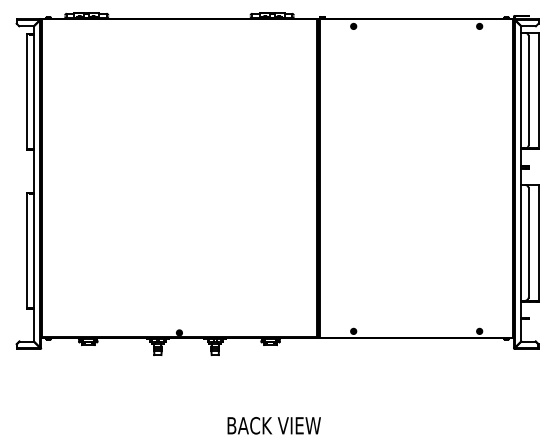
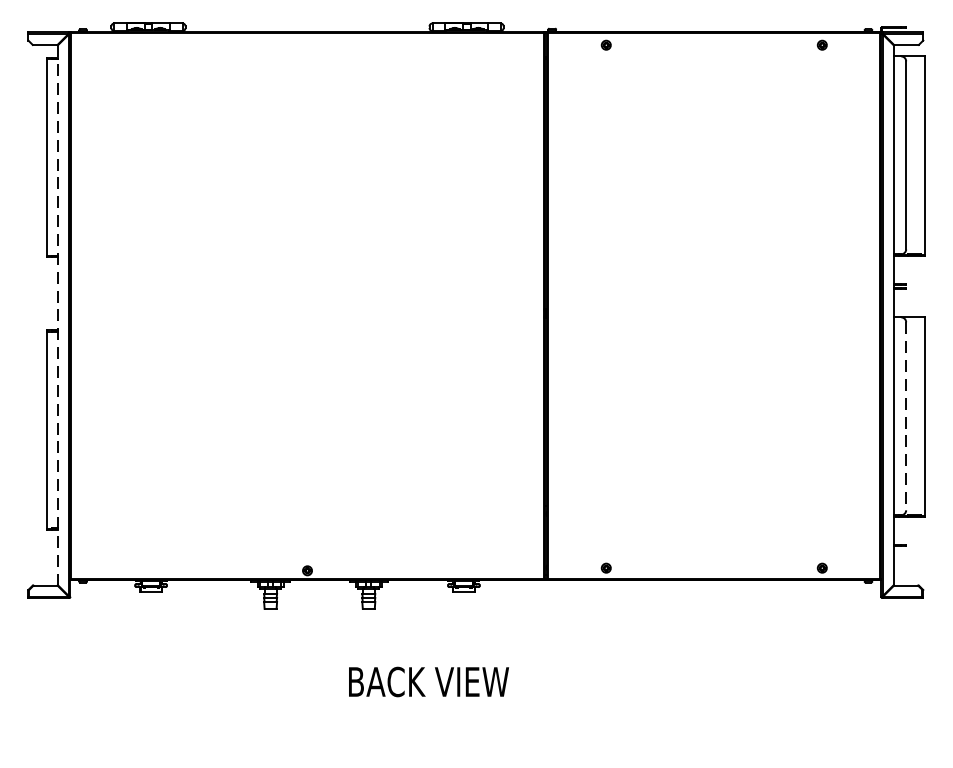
line: (33, 184) -> (57, 316), solid -> dashed
line: (528, 242) -> (906, 415), solid -> dashed
text: (273, 425) -> (427, 681), moved

